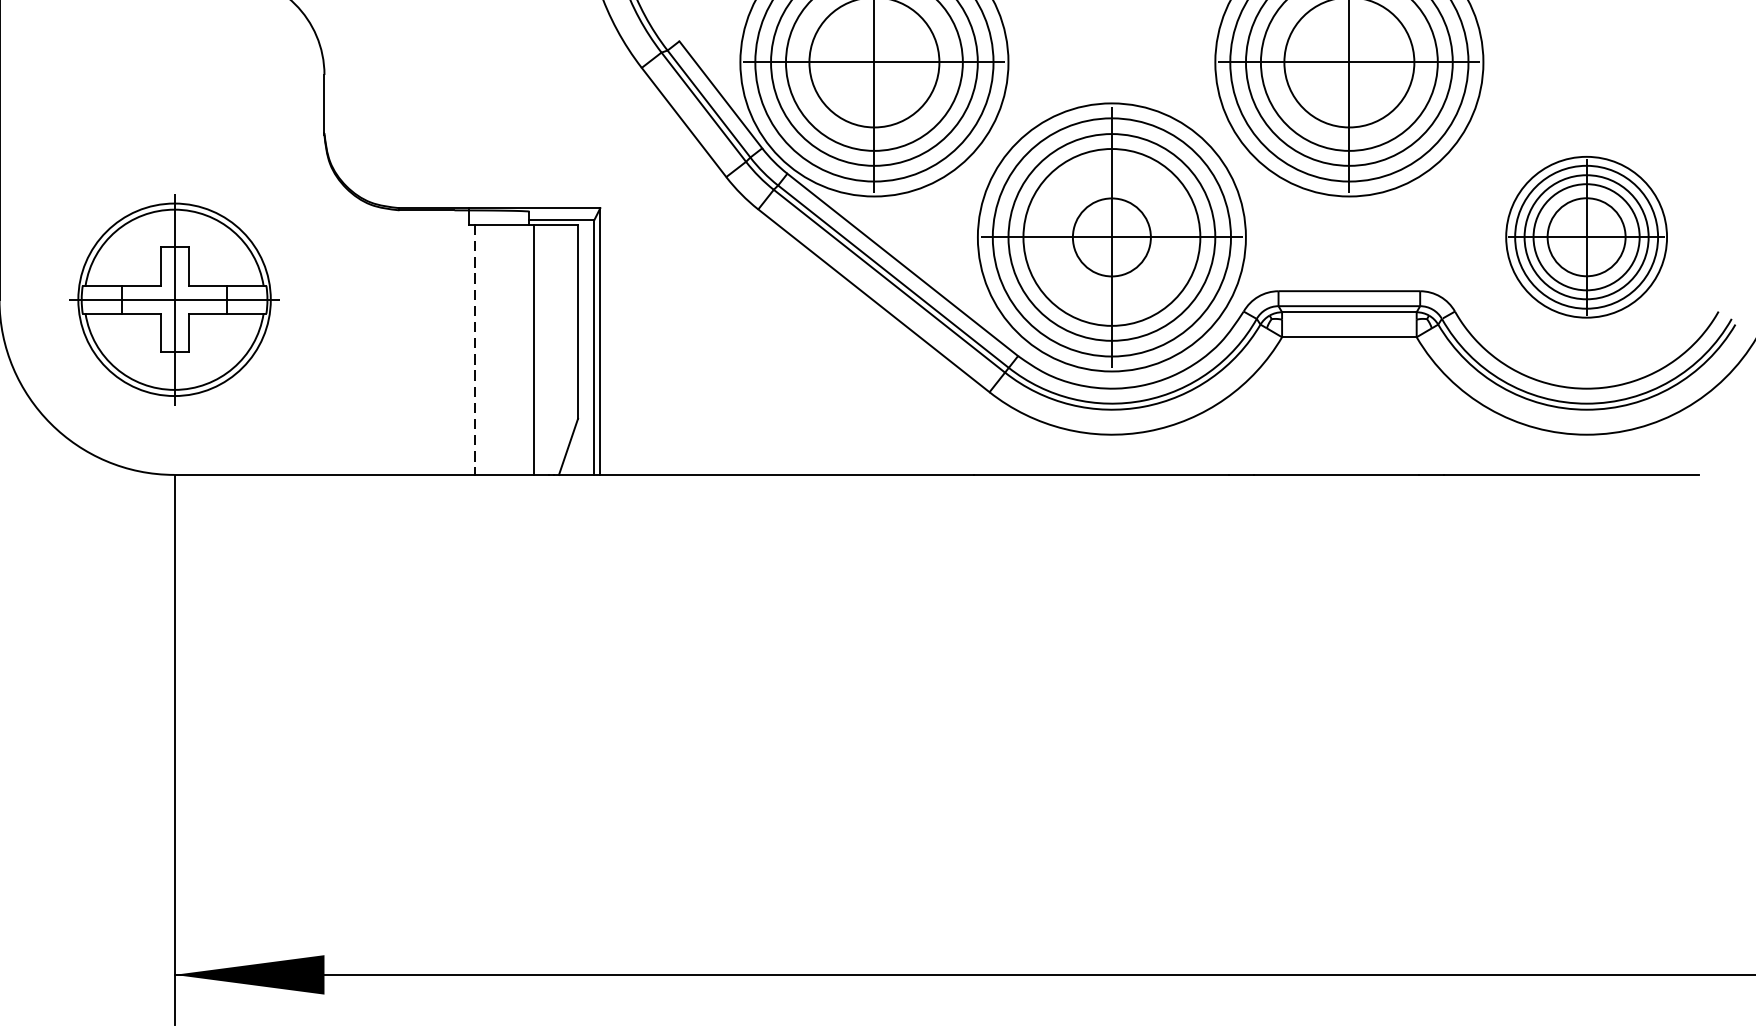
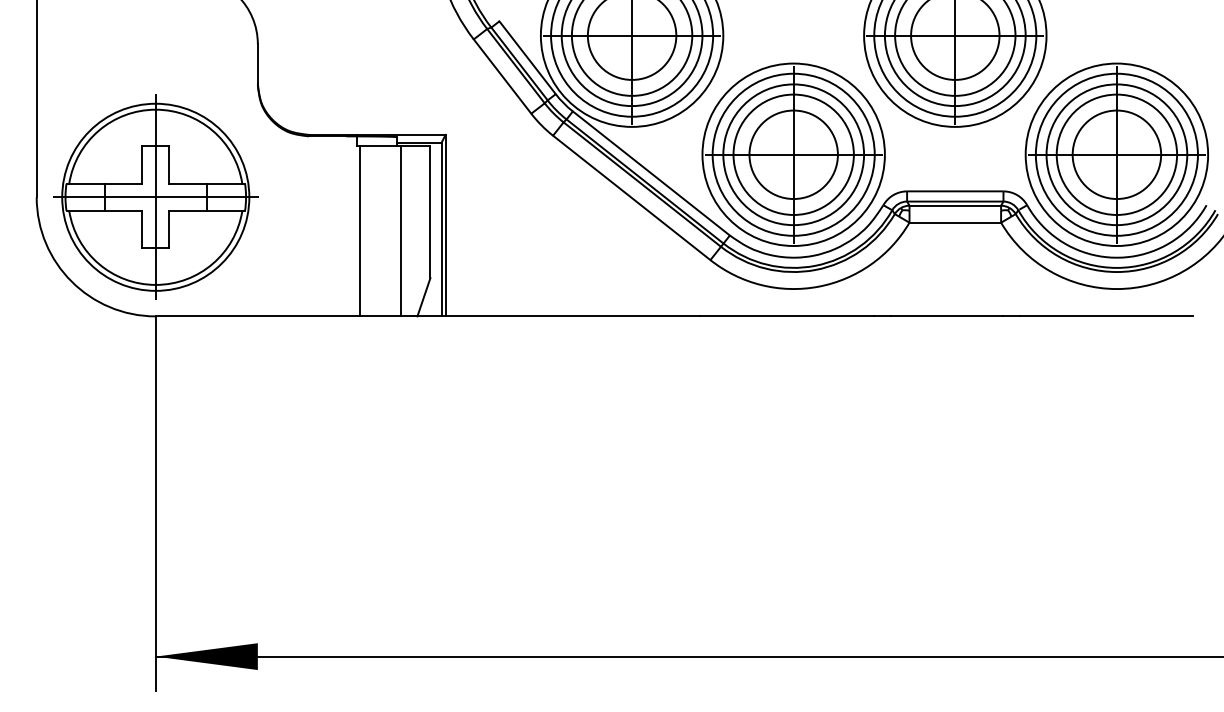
circle: (1111, 237) -> (793, 154), size x1.67
part: (1586, 237) -> (1116, 154), size x1.67
part: (174, 298) -> (155, 196), size x1.43
line: (475, 350) -> (360, 231), dashed -> solid

